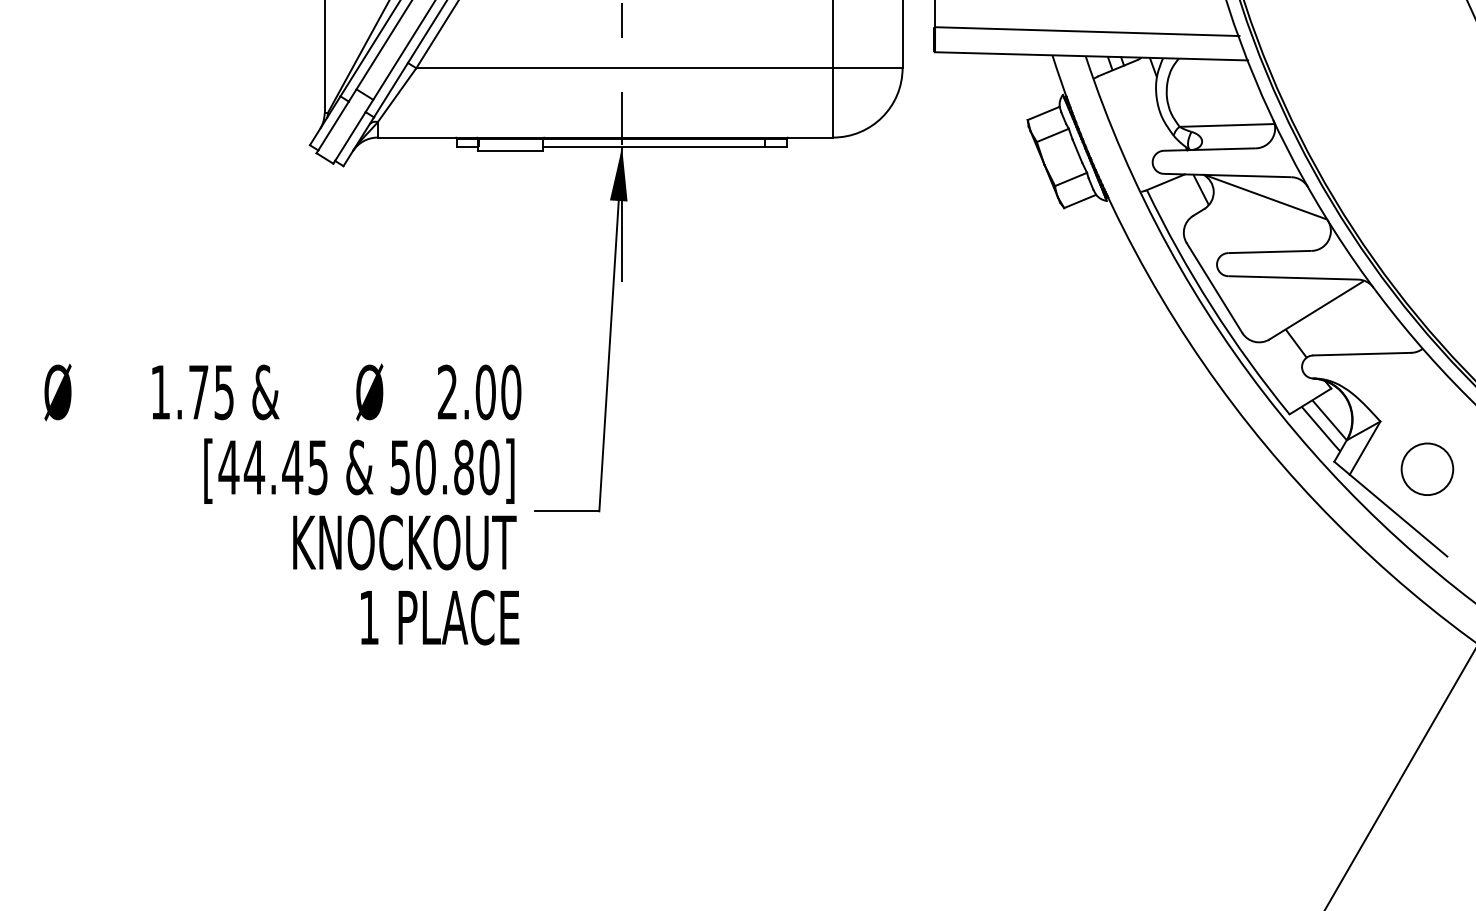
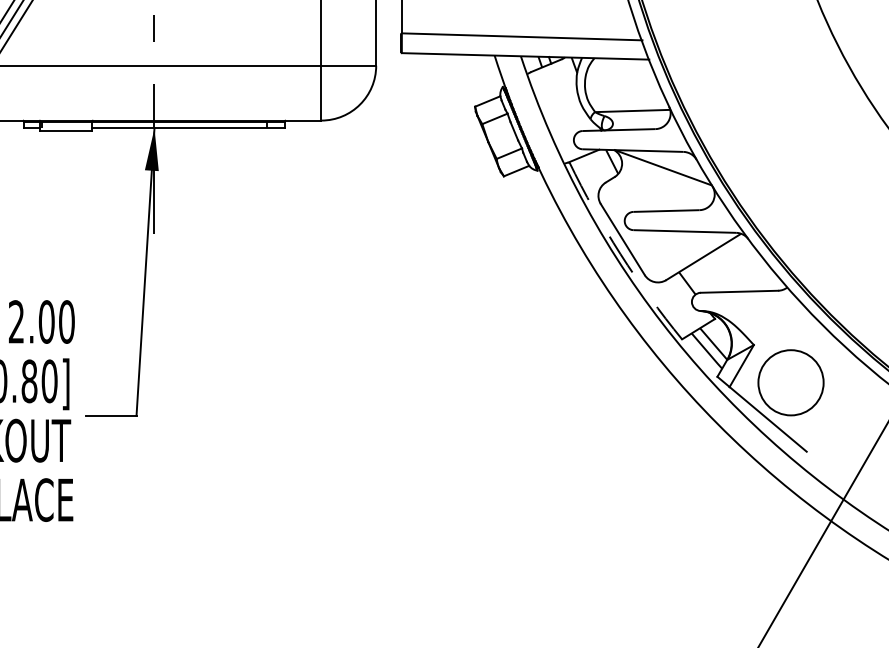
arc: (1211, 306) -> (620, 254), solid -> dashed
circle: (1427, 469) -> (791, 382), size x1.6

